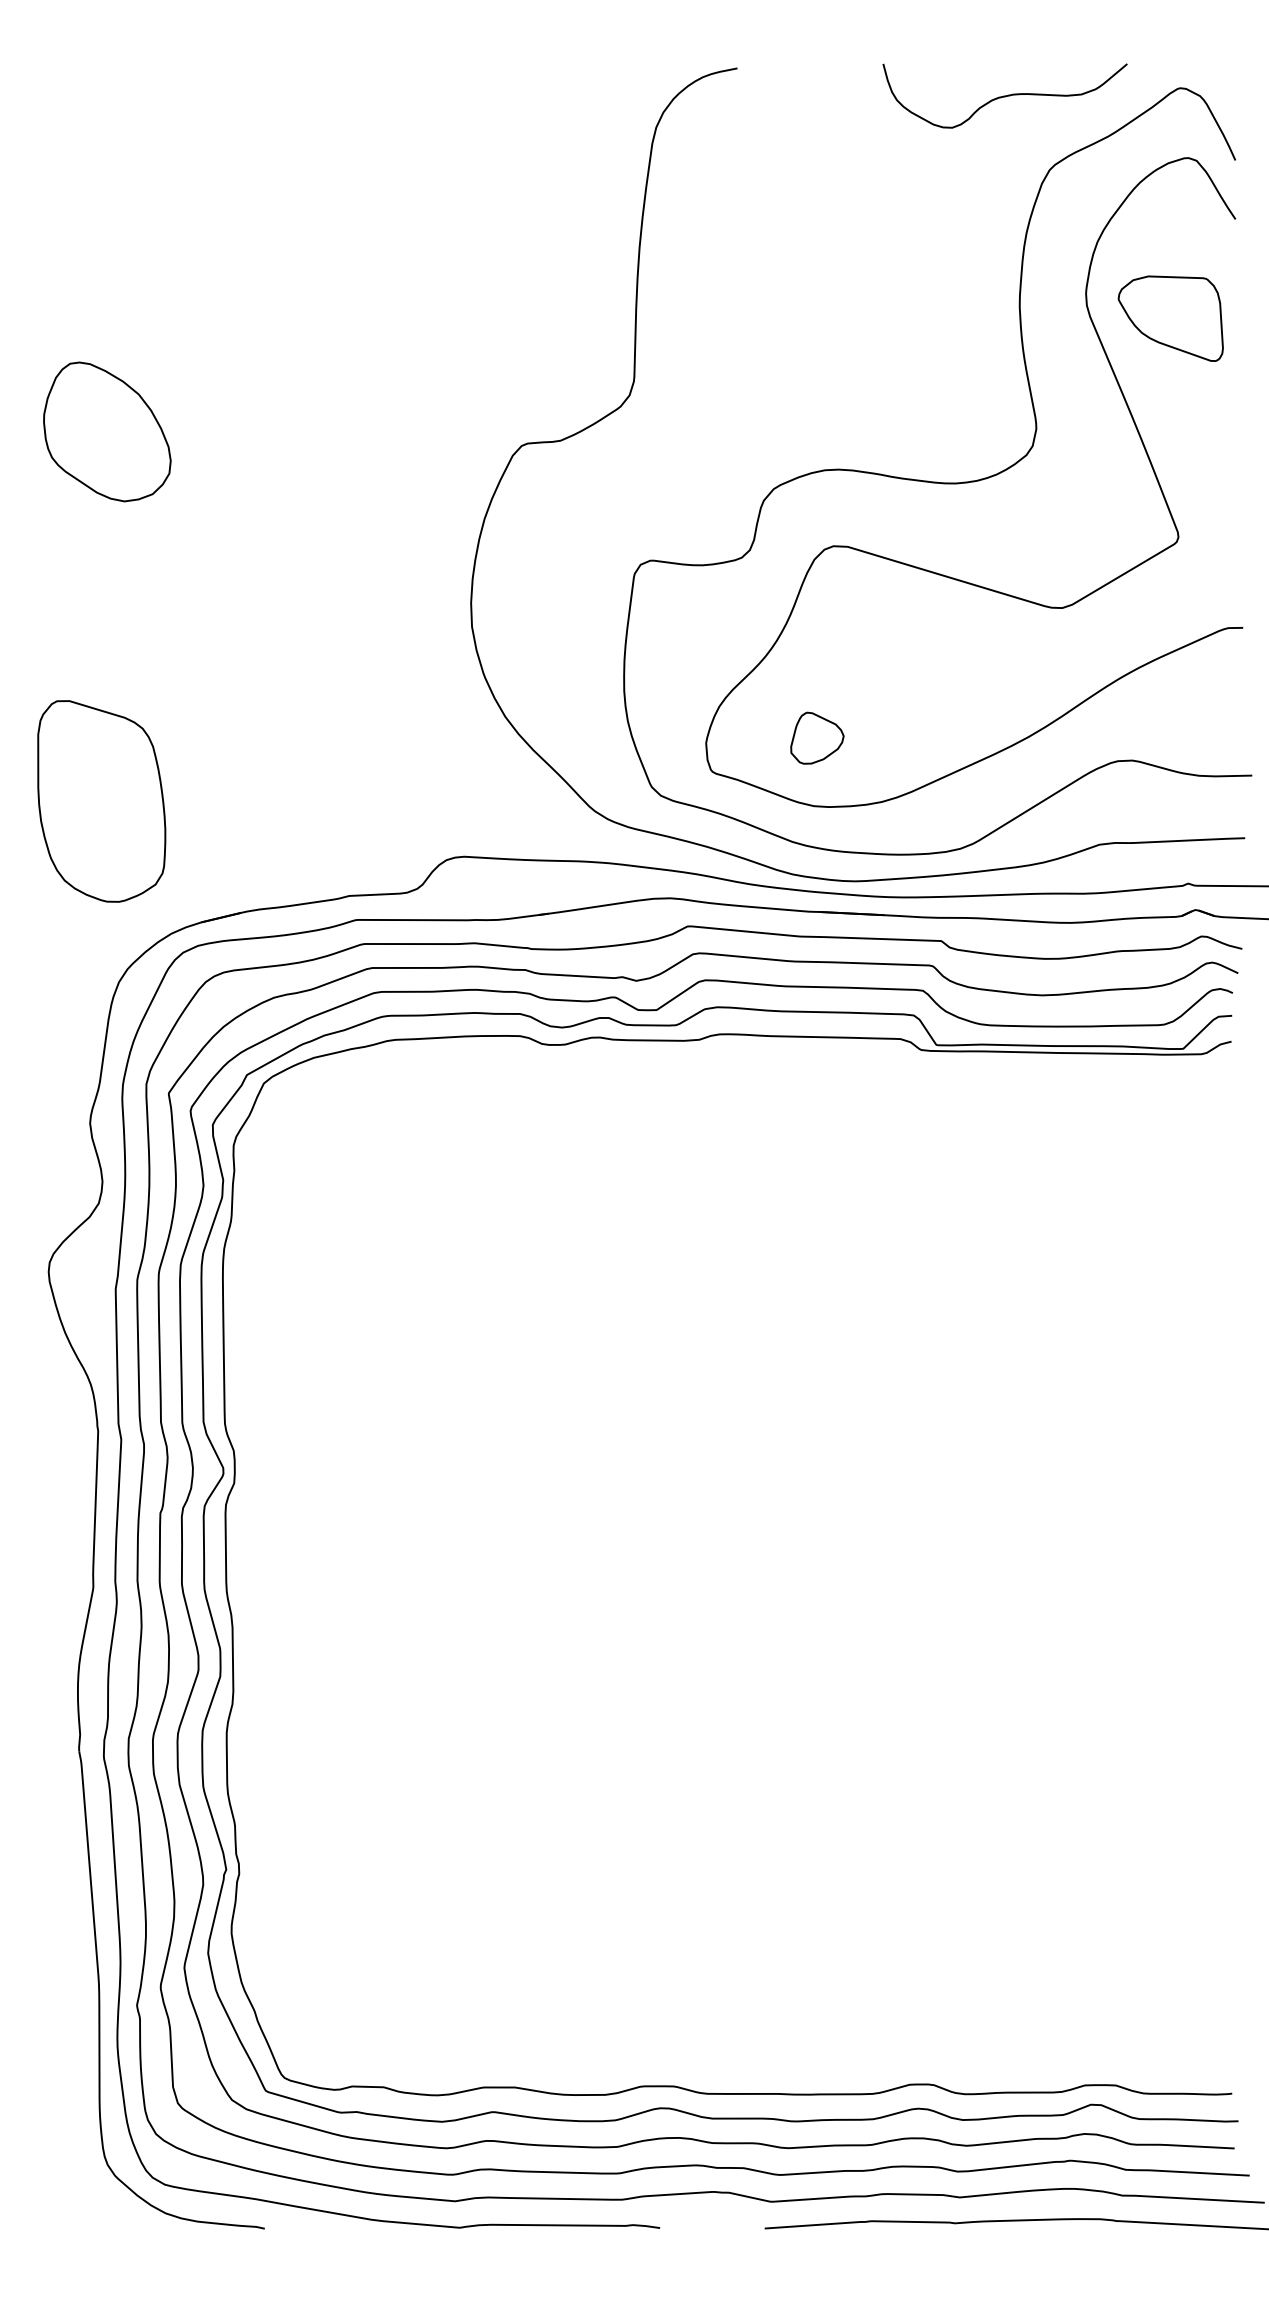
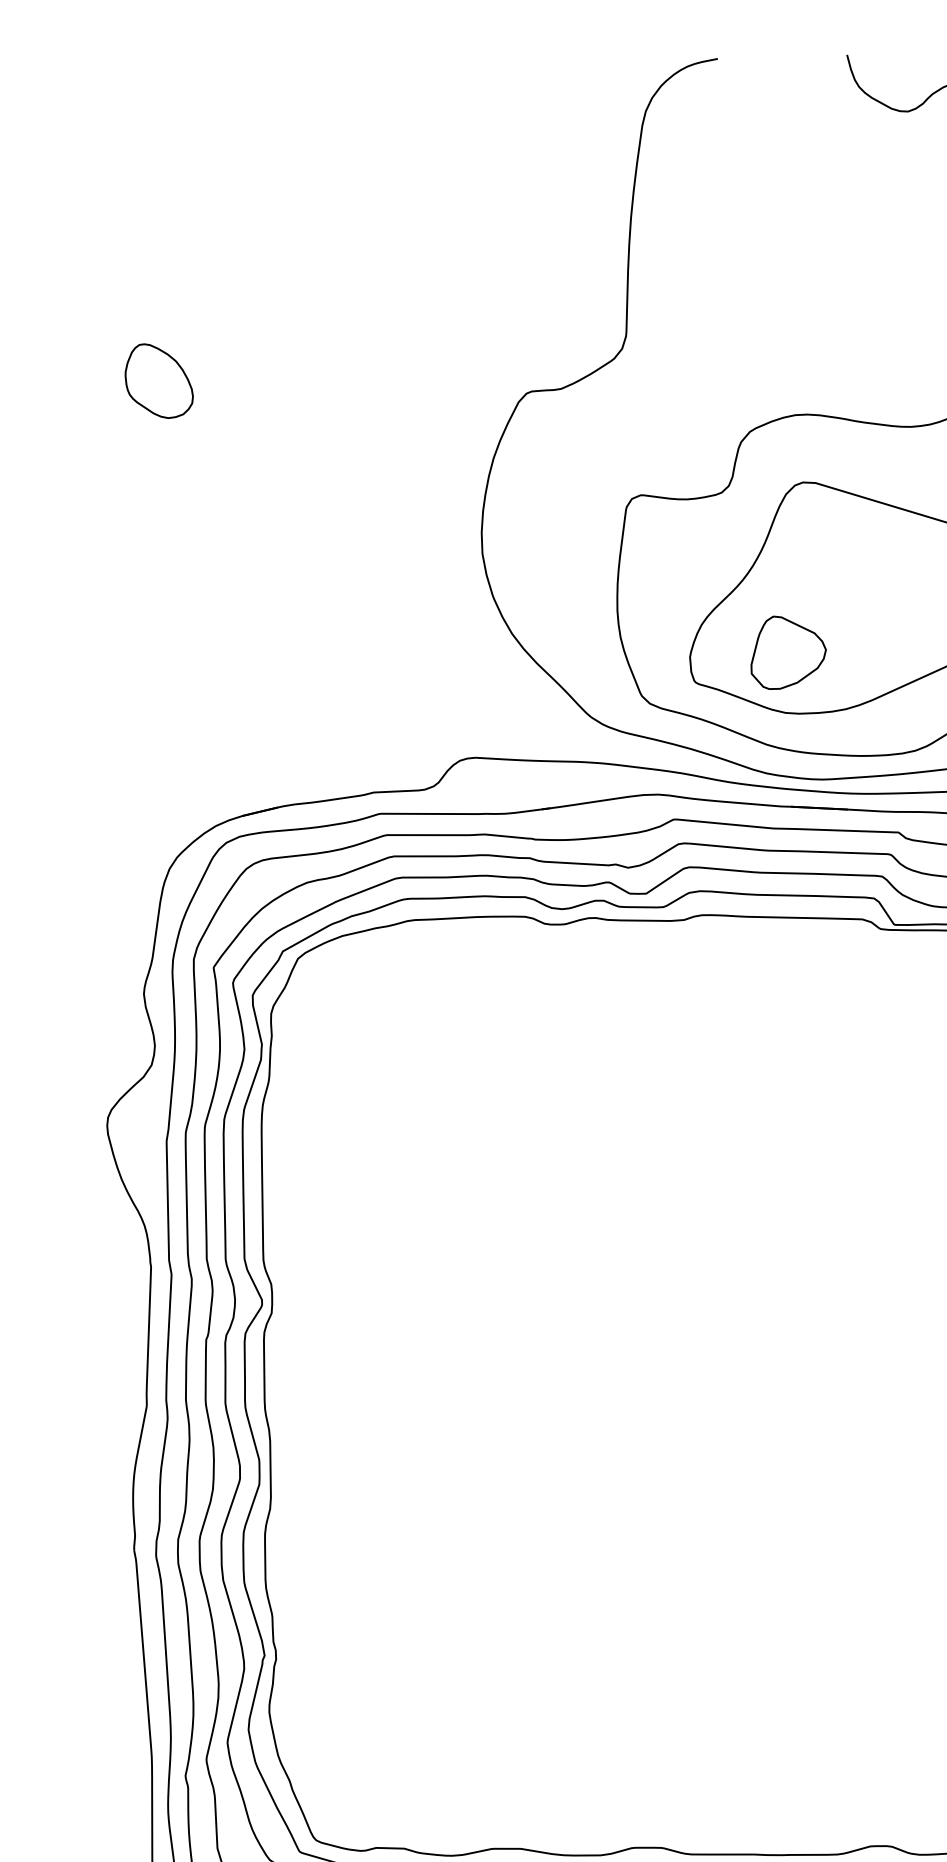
part: (107, 431) -> (159, 380), size x0.6
part: (817, 737) -> (788, 652), size x1.6
part: (101, 801) -> (154, 708), removed

